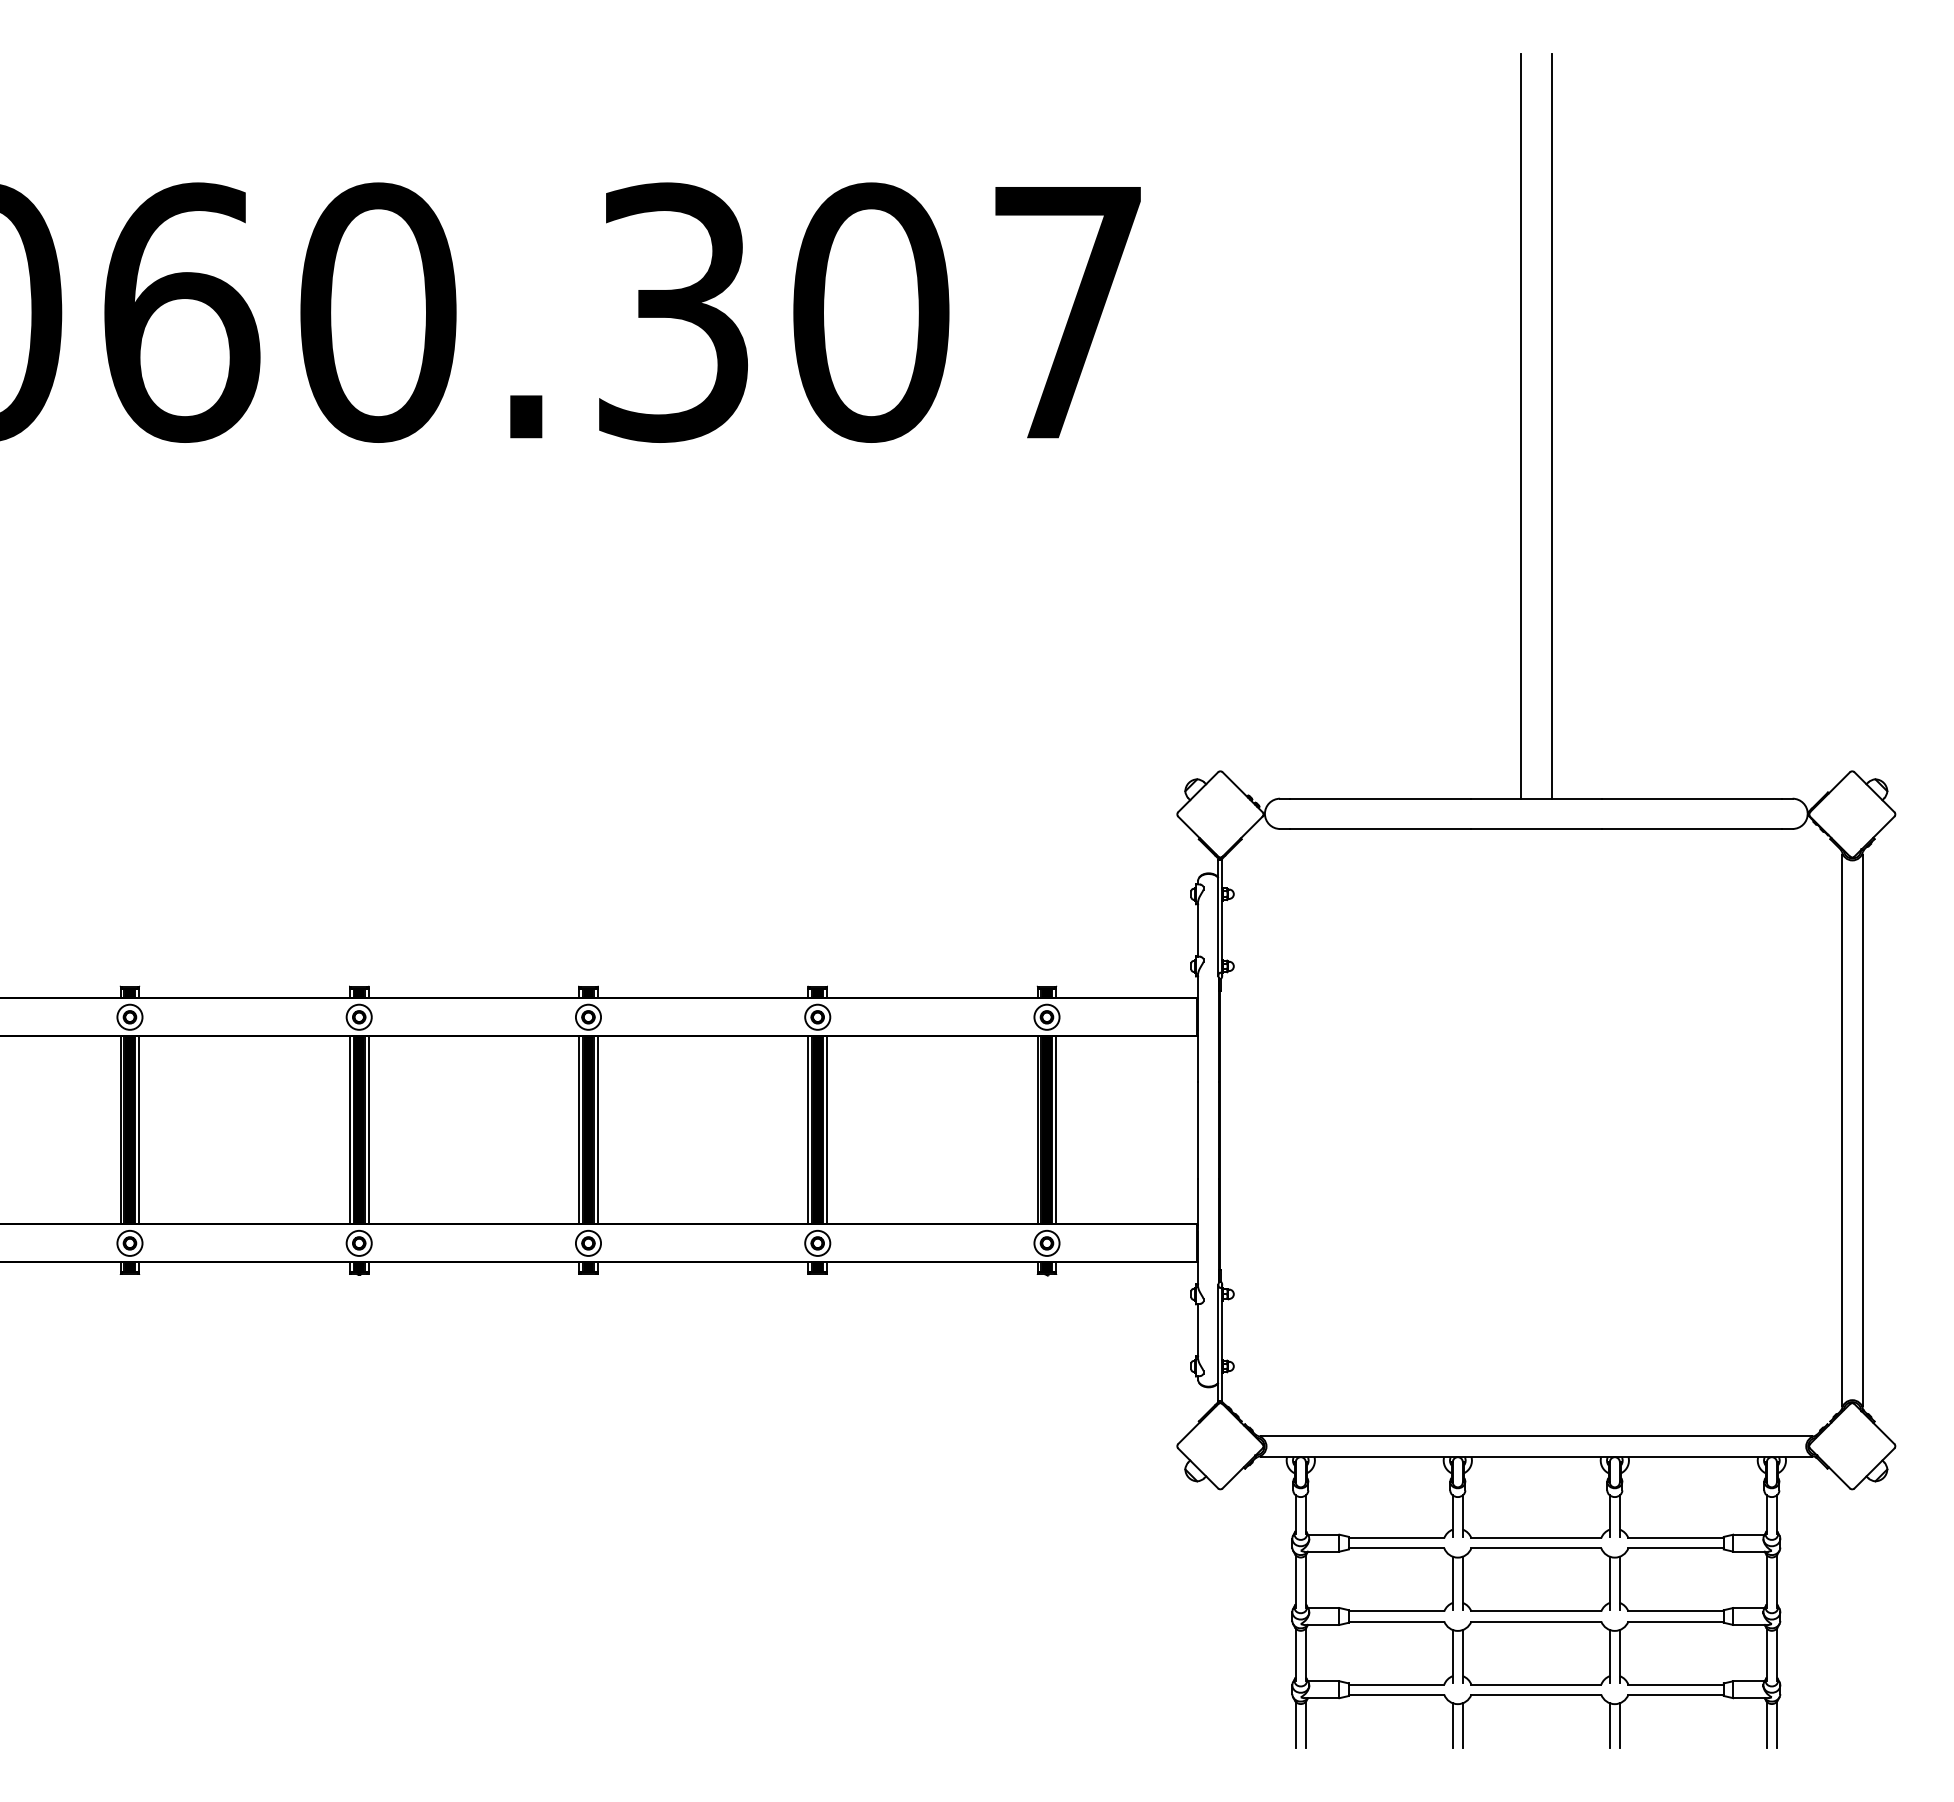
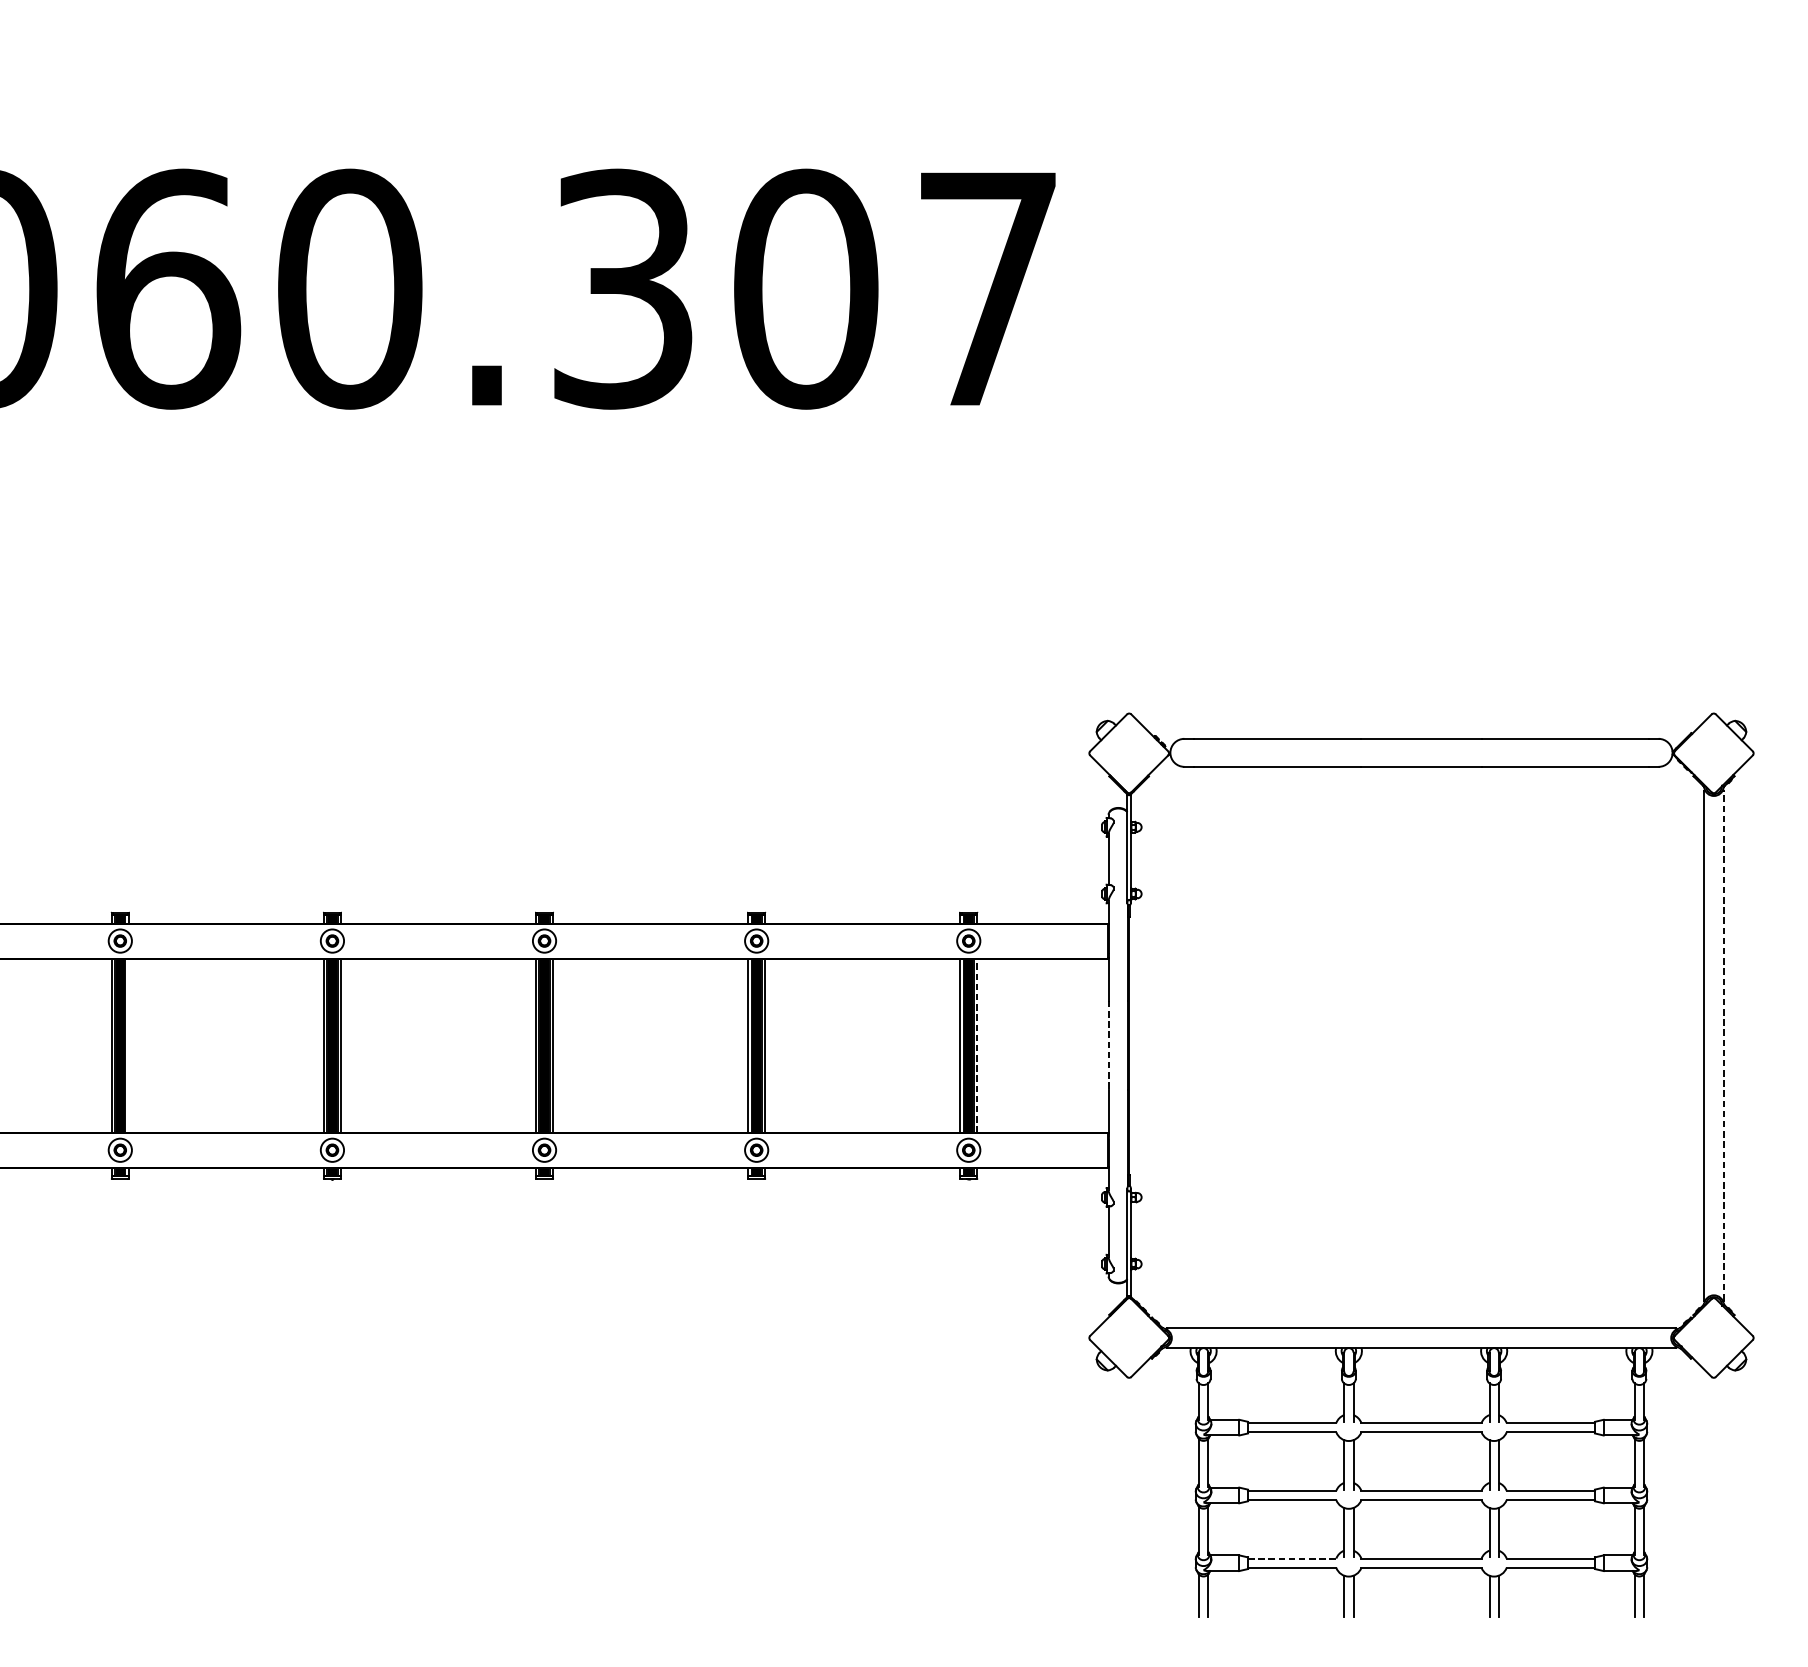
line: (1521, 426) -> (1407, 394), removed
line: (1551, 426) -> (1435, 394), removed
line: (1056, 1129) -> (977, 1044), solid -> dashed
line: (1863, 1129) -> (1724, 1044), solid -> dashed
line: (139, 1130) -> (129, 1045), removed
line: (1198, 1130) -> (1108, 1045), solid -> dashed
line: (1396, 1684) -> (1292, 1558), solid -> dashed

